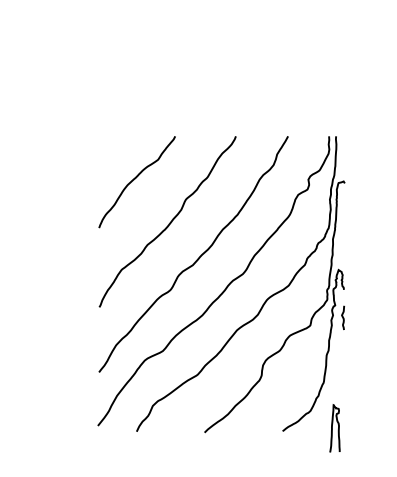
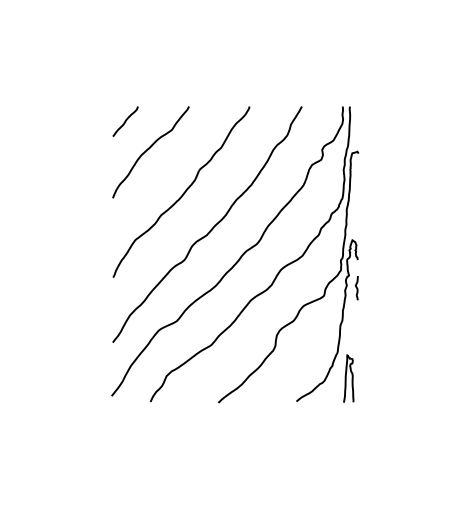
line: (111, 151) -> (125, 121), added
curve: (332, 428) -> (346, 378), moved

